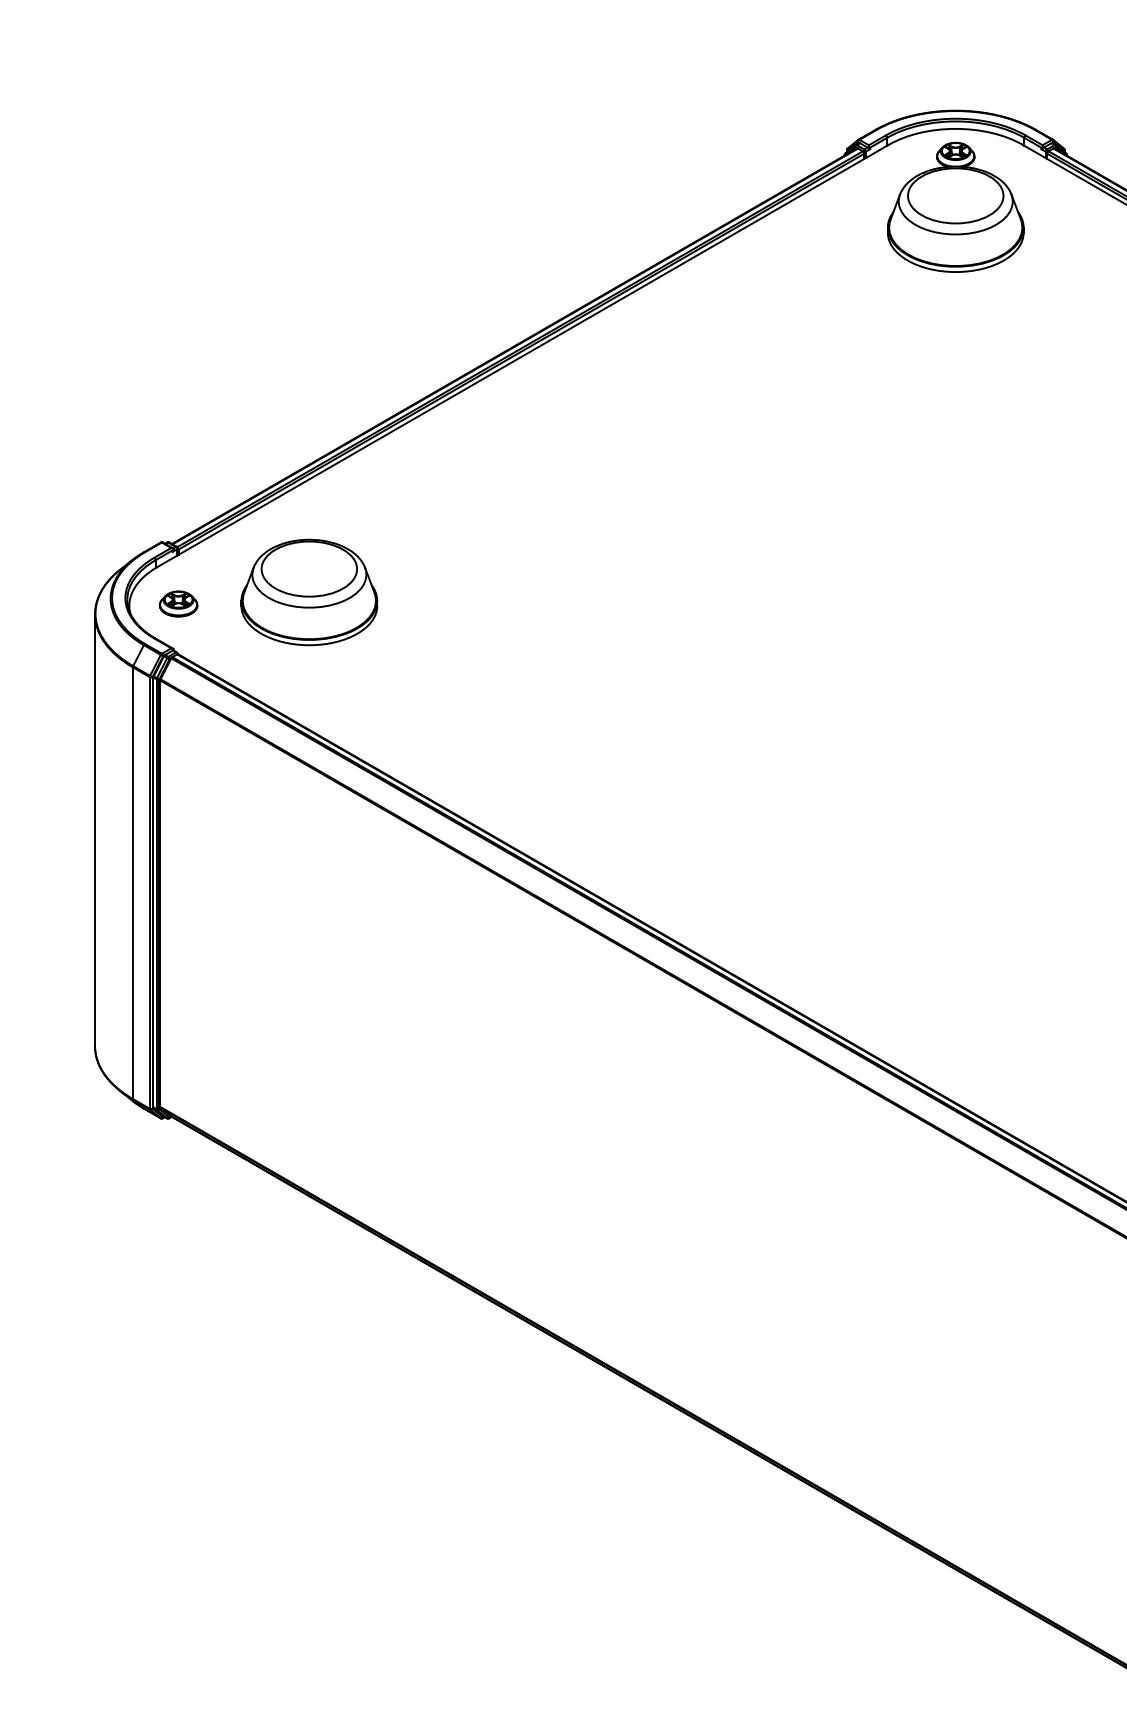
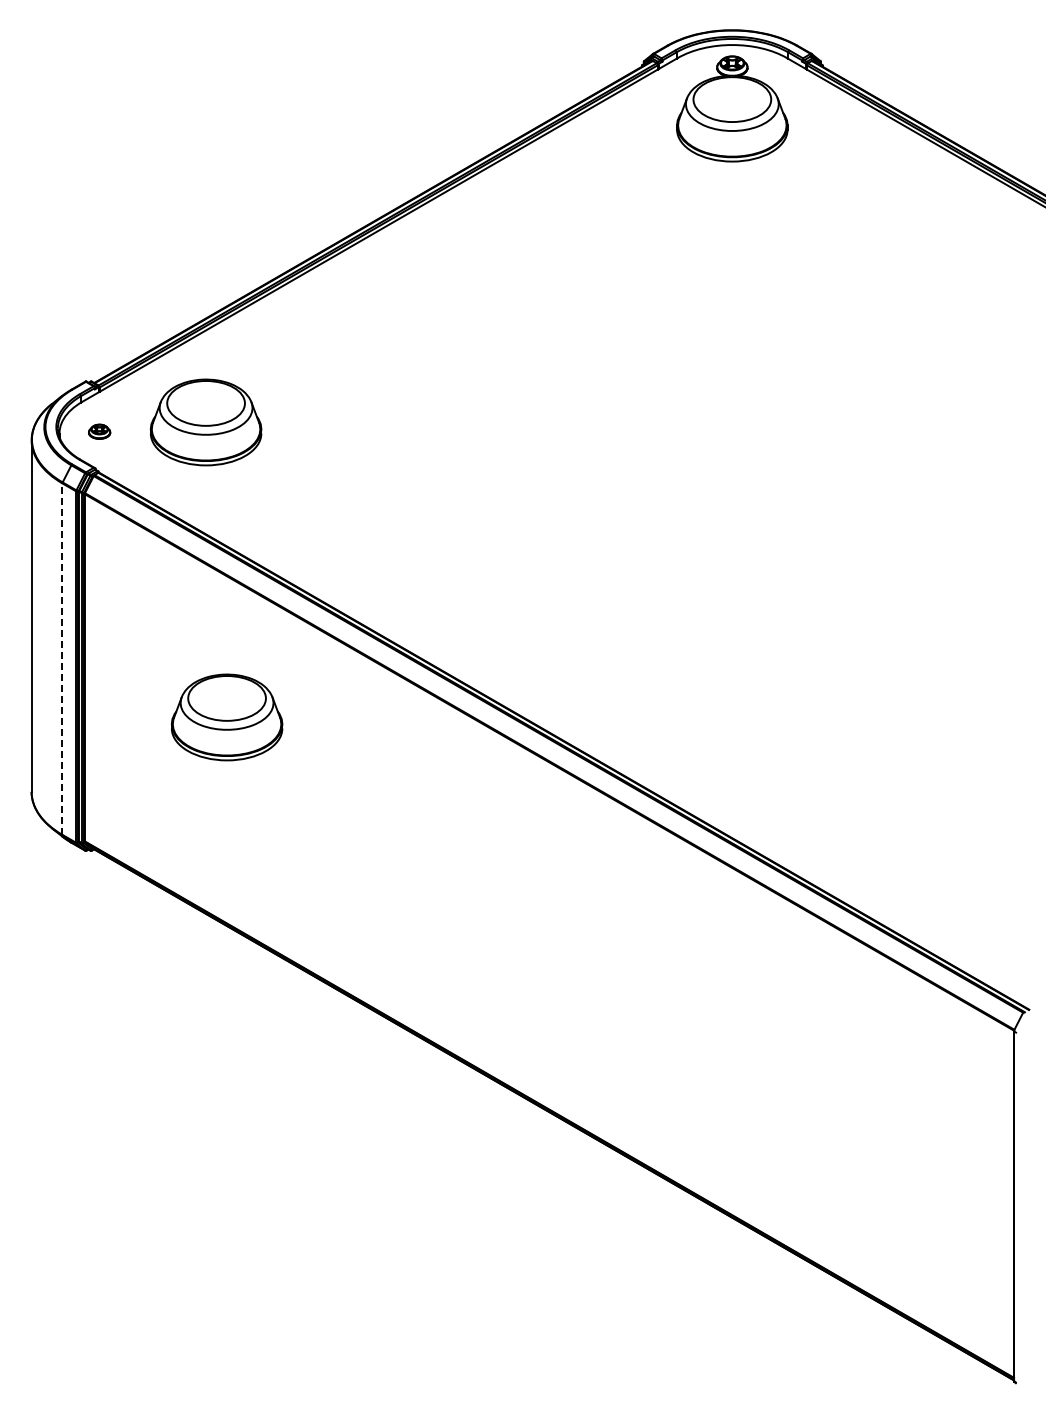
part: (178, 603) -> (99, 431), size x0.7
line: (132, 883) -> (62, 659), solid -> dashed
part: (334, 954) -> (226, 717), added

